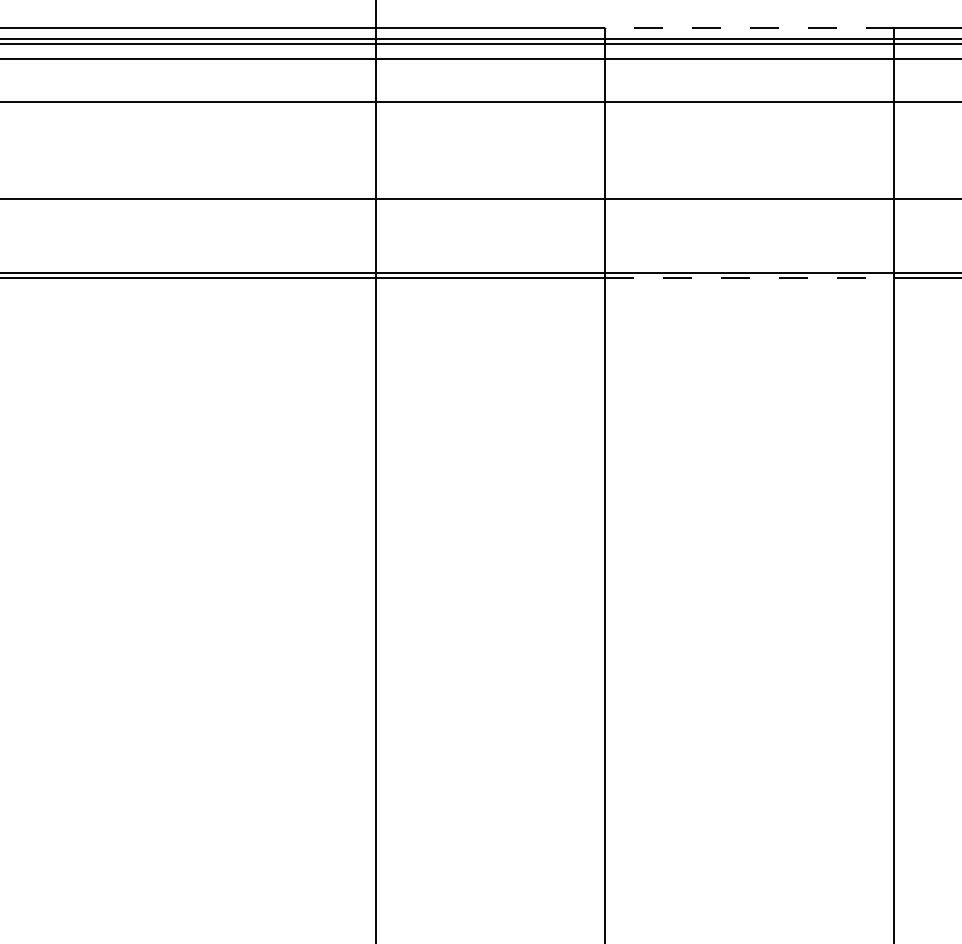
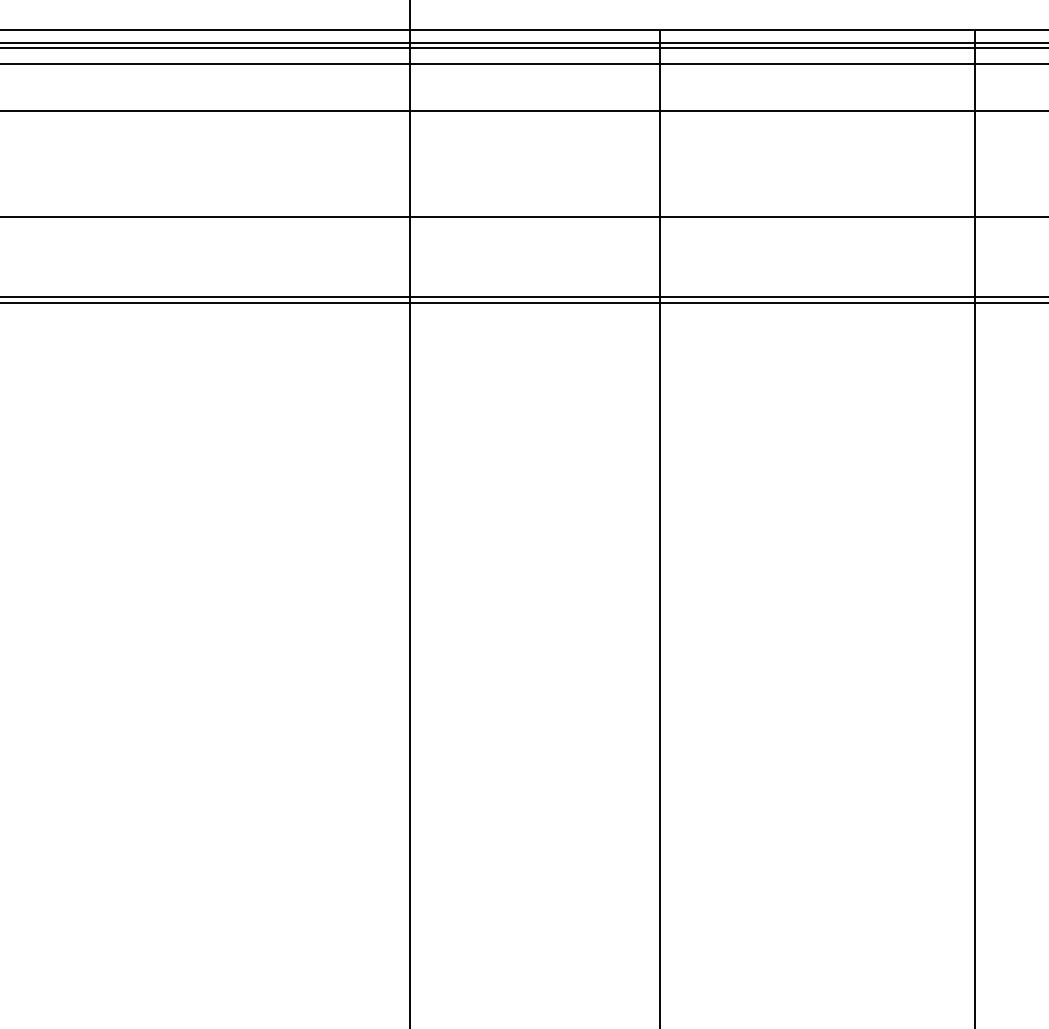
line: (749, 27) -> (817, 29), dashed -> solid
line: (749, 278) -> (817, 303), dashed -> solid

